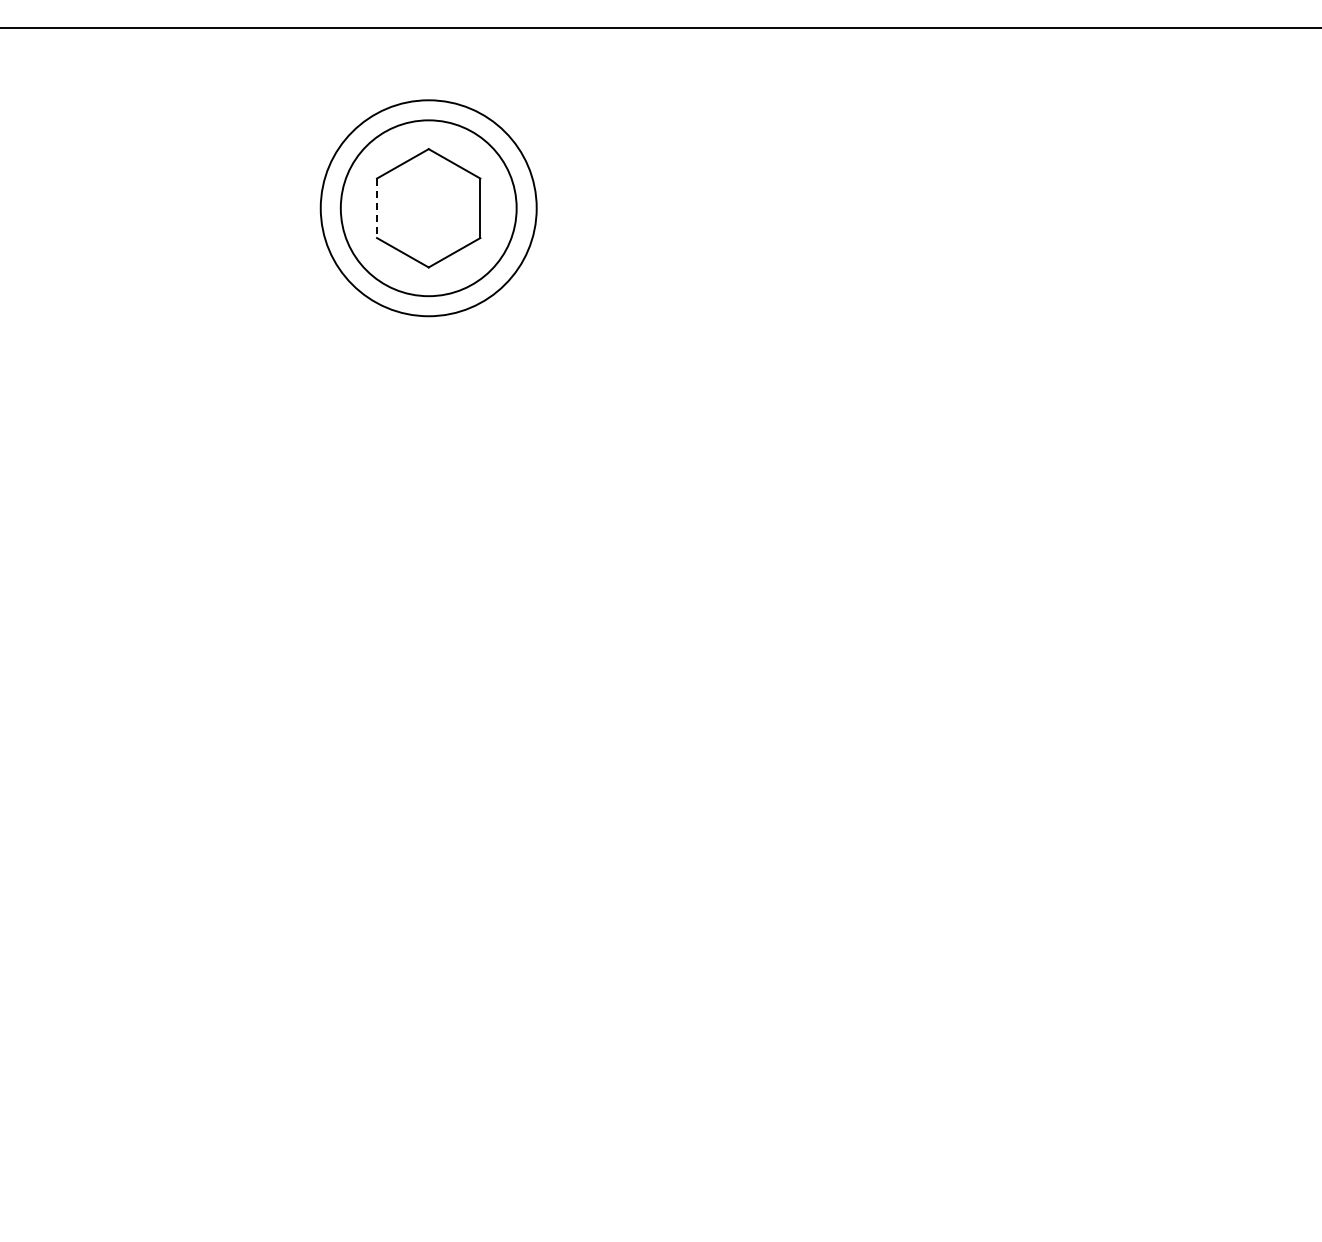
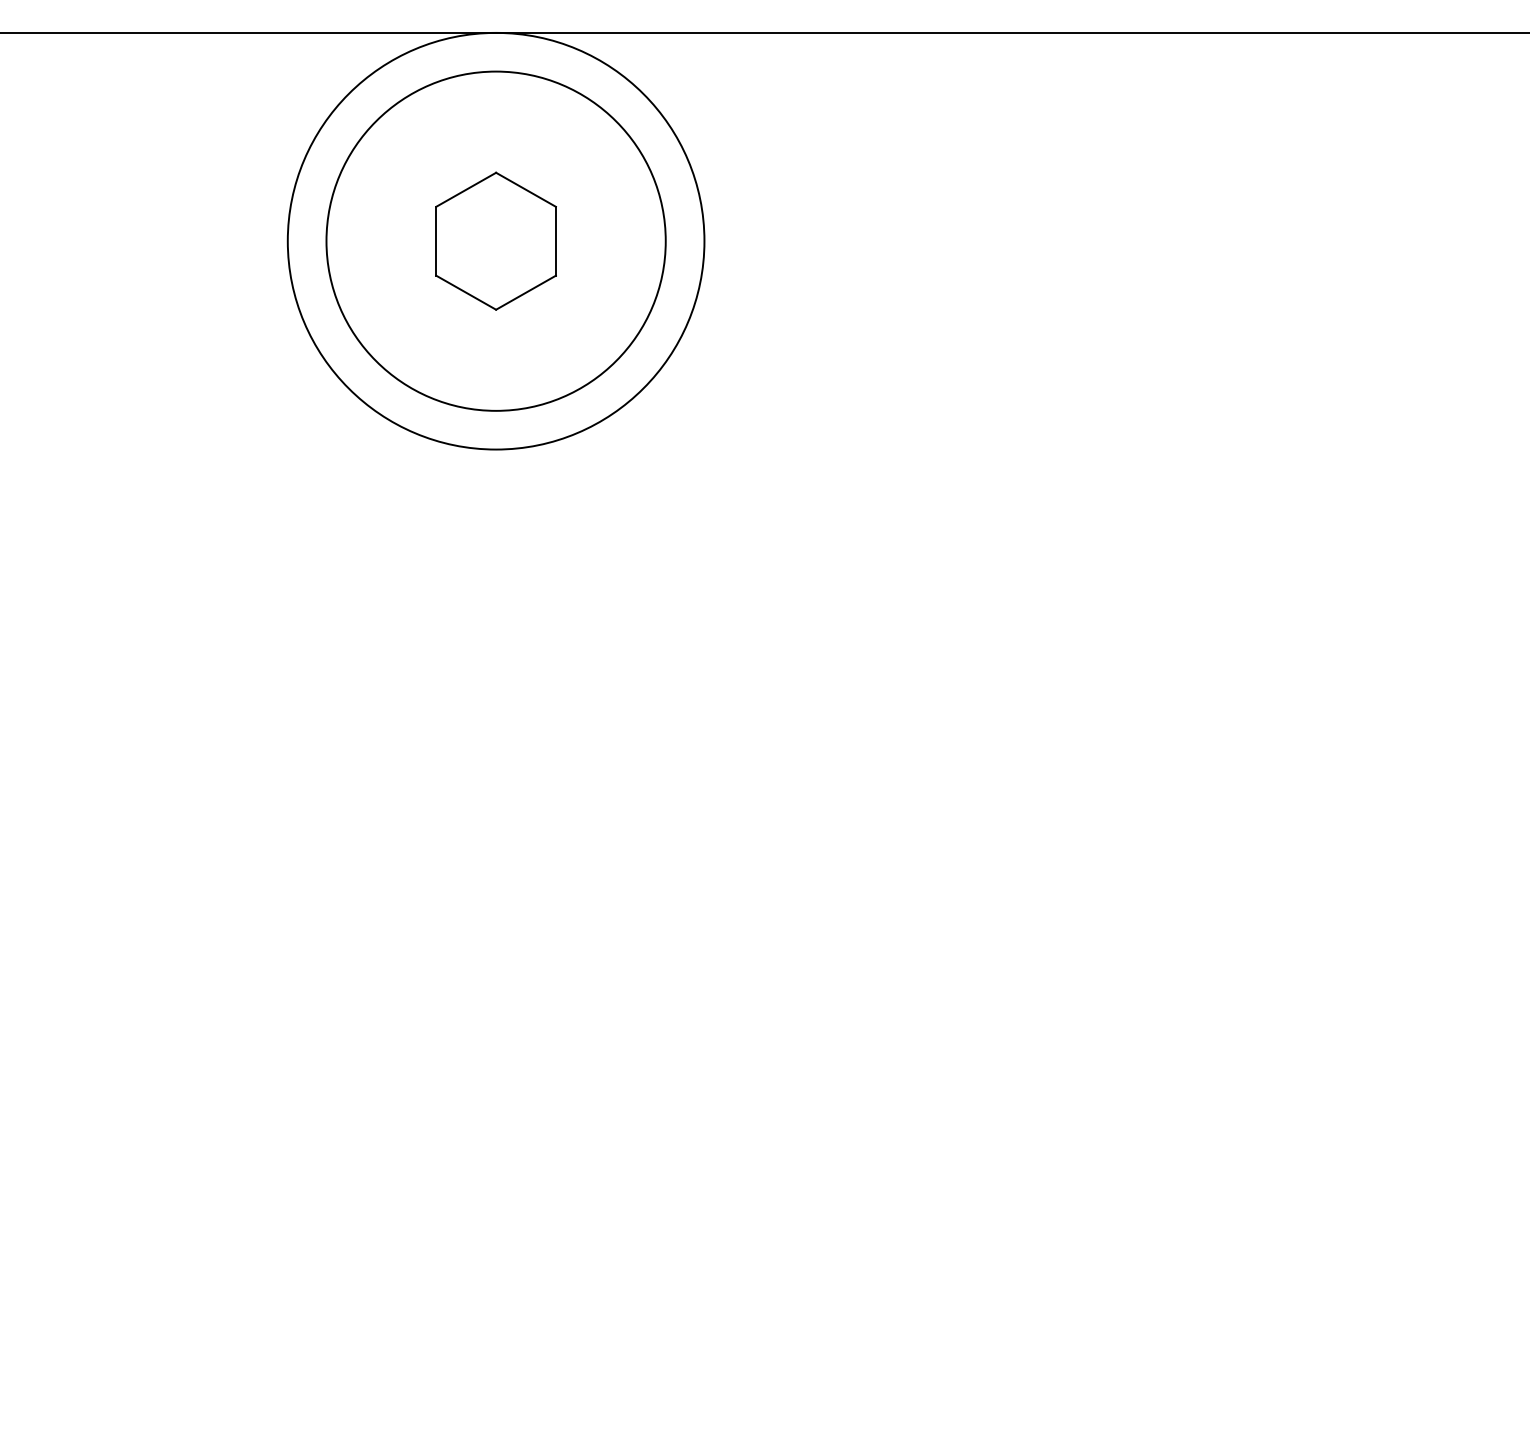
circle: (428, 207) -> (495, 240), size x1.67
line: (377, 208) -> (436, 241), dashed -> solid
circle: (428, 208) -> (495, 241), size x1.67

